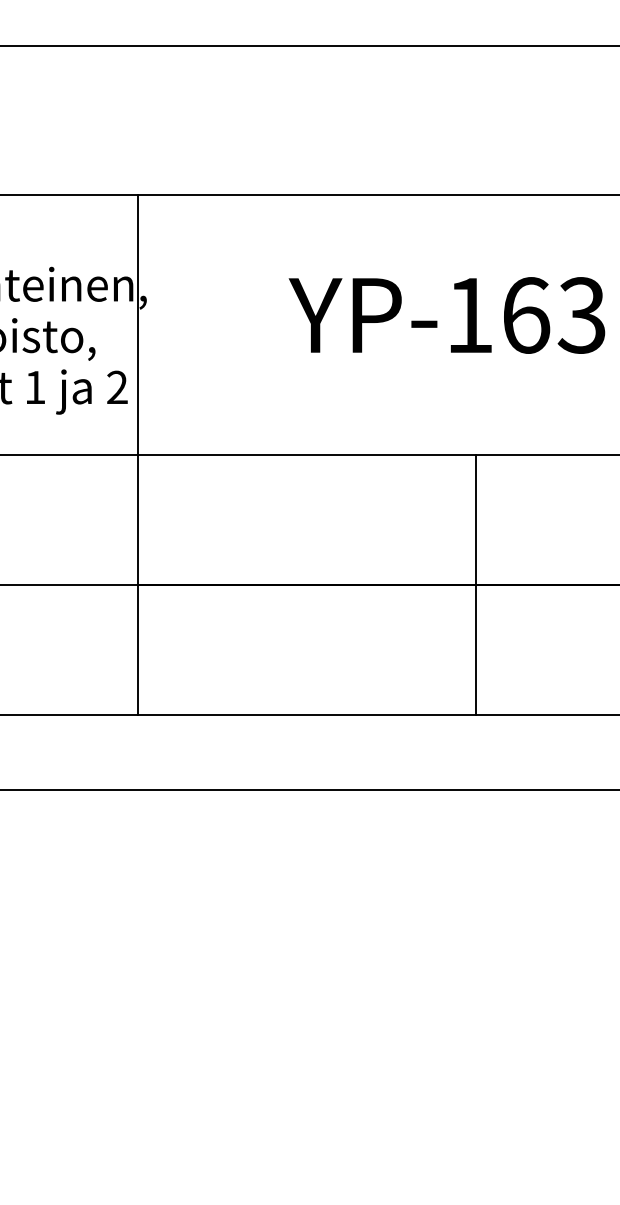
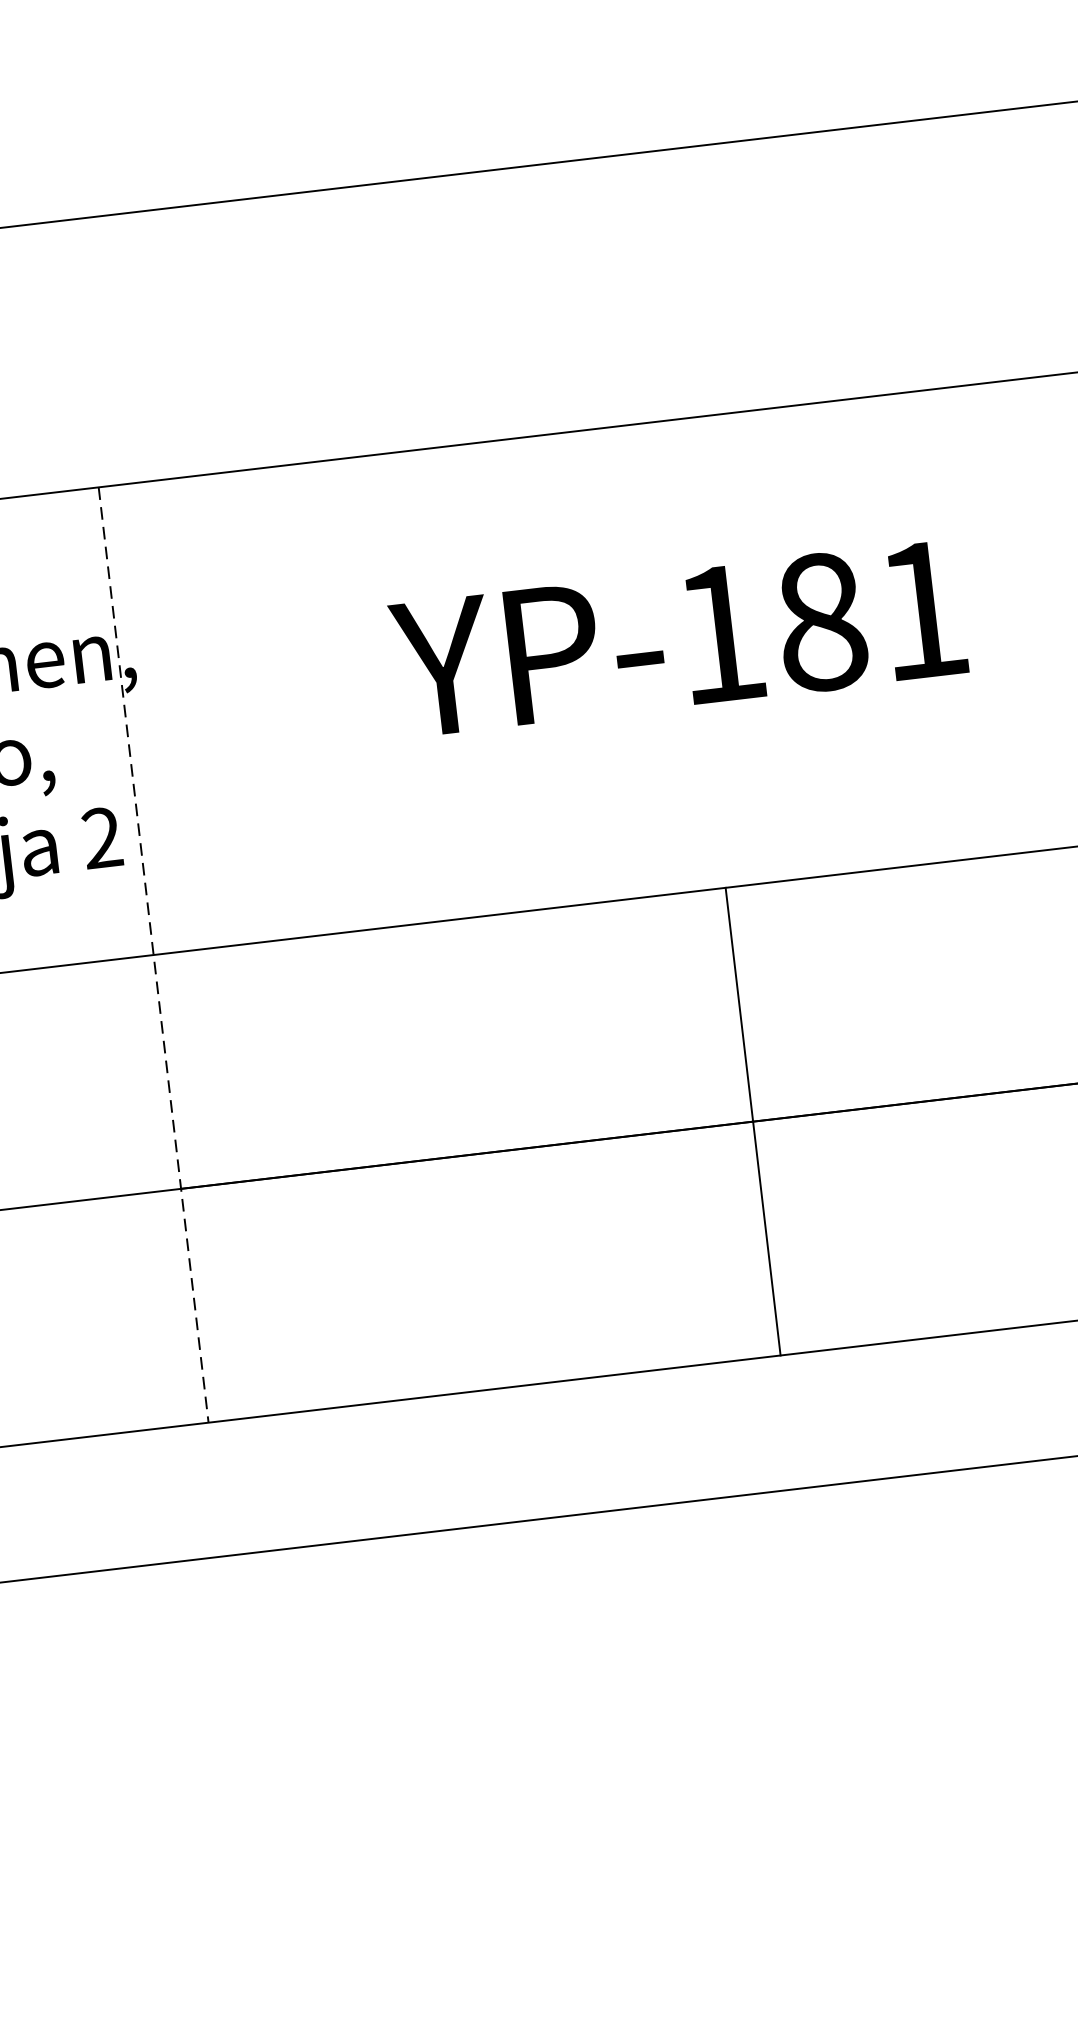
text: (554, 315) -> (872, 616), YP-163 -> YP-181
line: (138, 455) -> (154, 955), solid -> dashed
line: (476, 585) -> (753, 1122), moved

